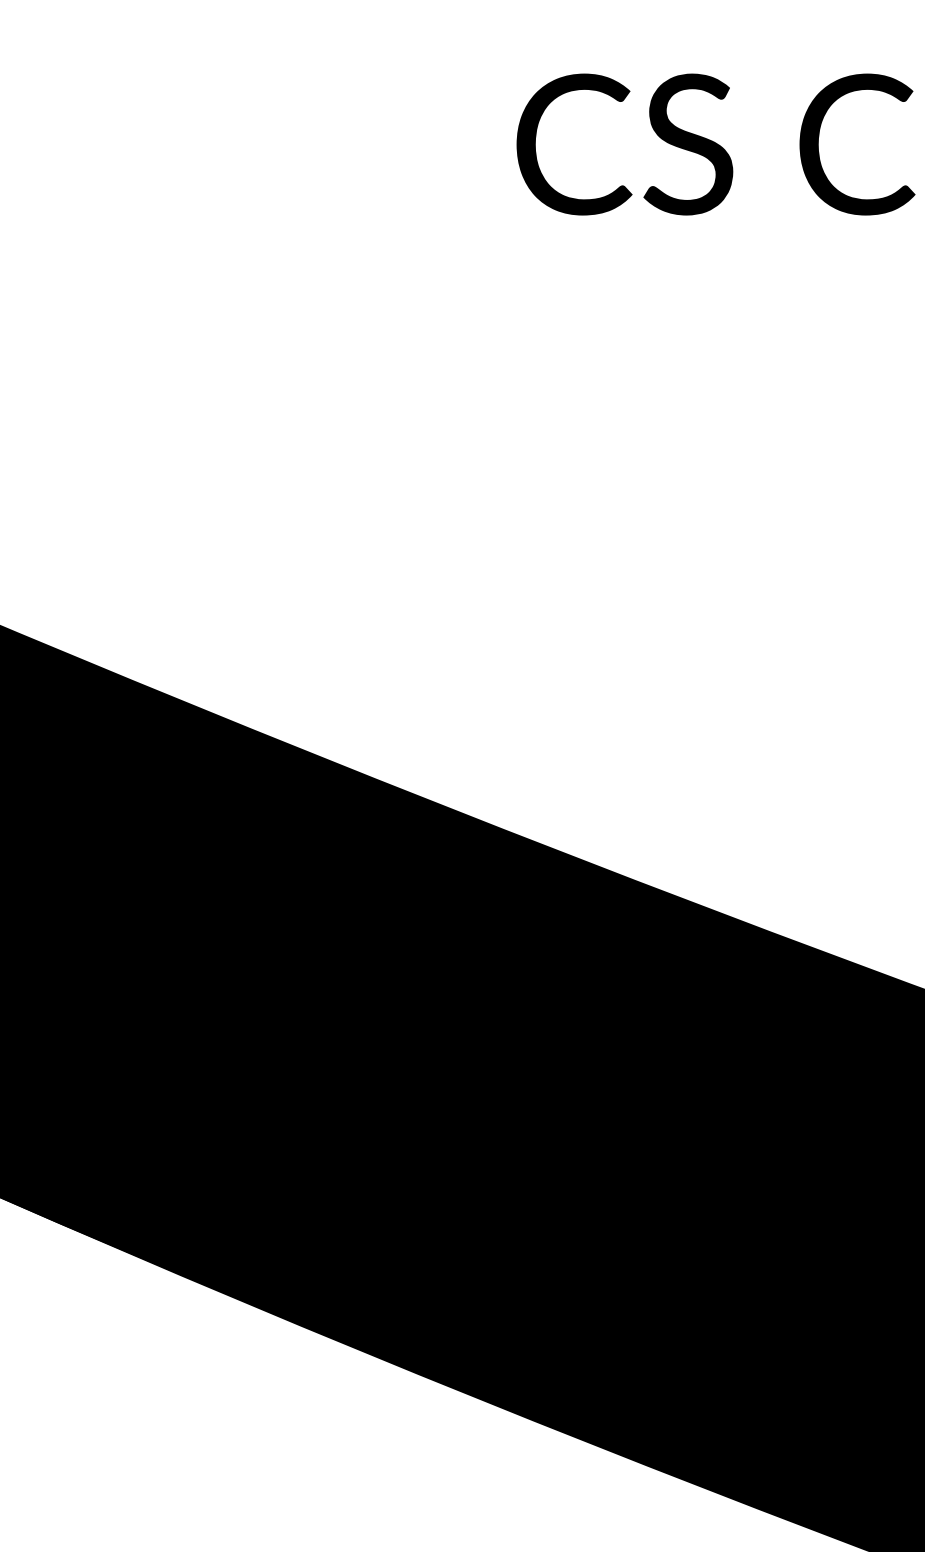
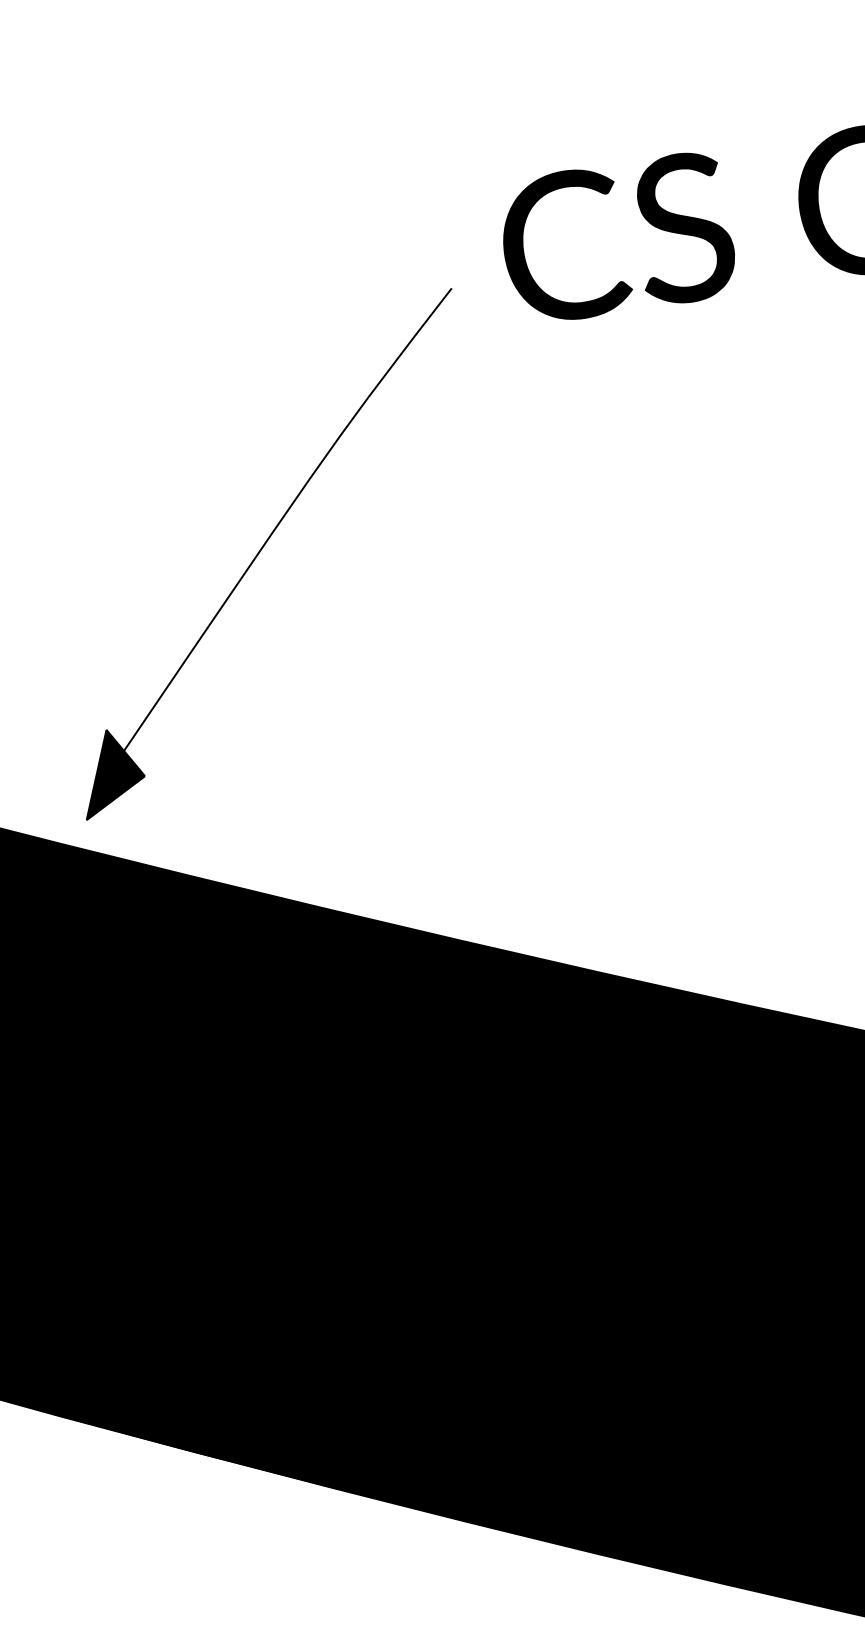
part: (248, 385) -> (262, 548), added

